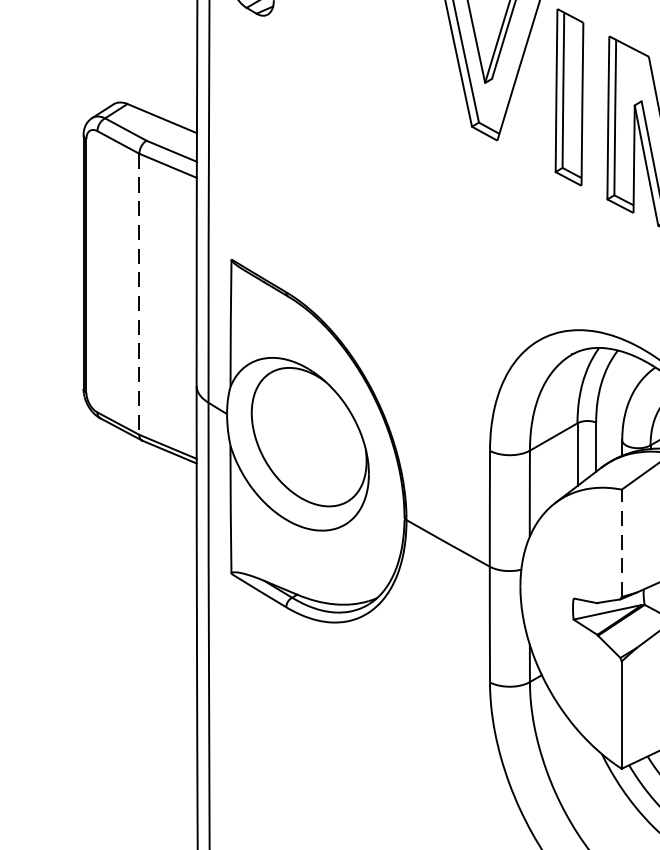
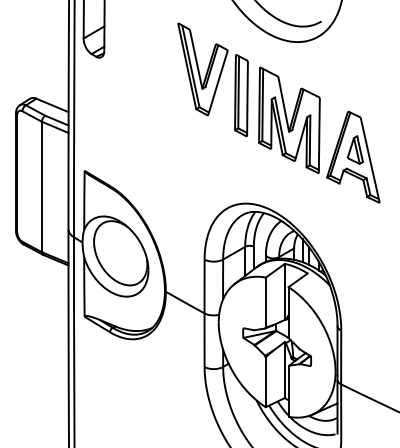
line: (138, 295) -> (41, 187), dashed -> solid
line: (621, 543) -> (265, 302), dashed -> solid

